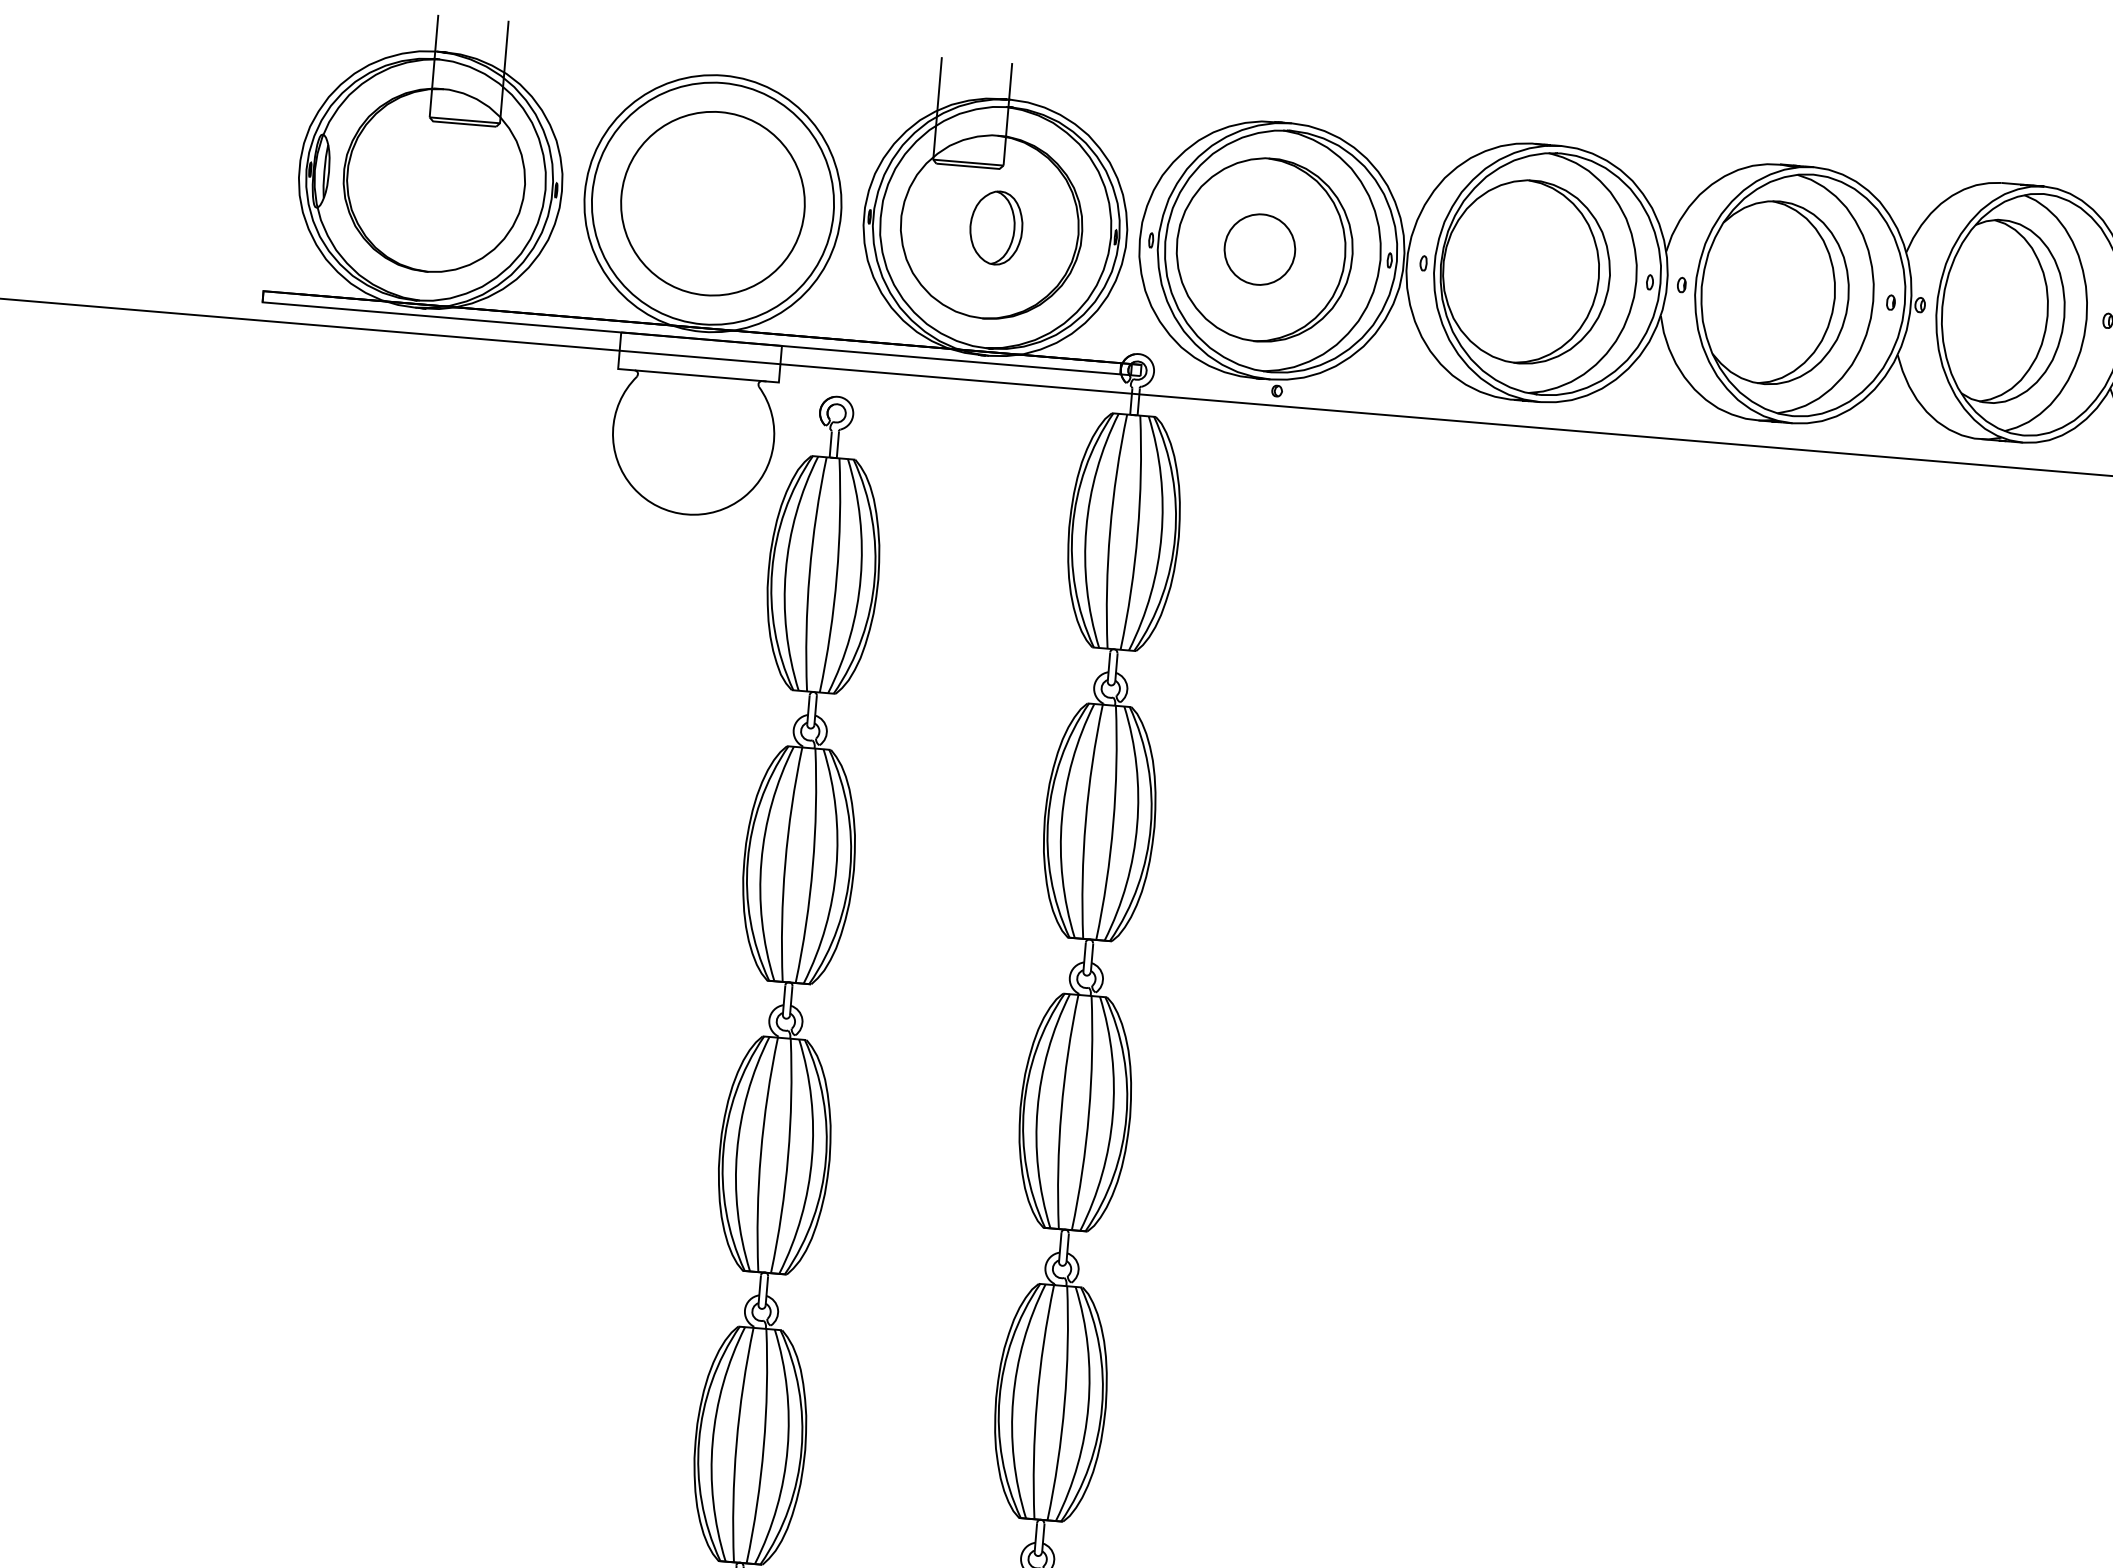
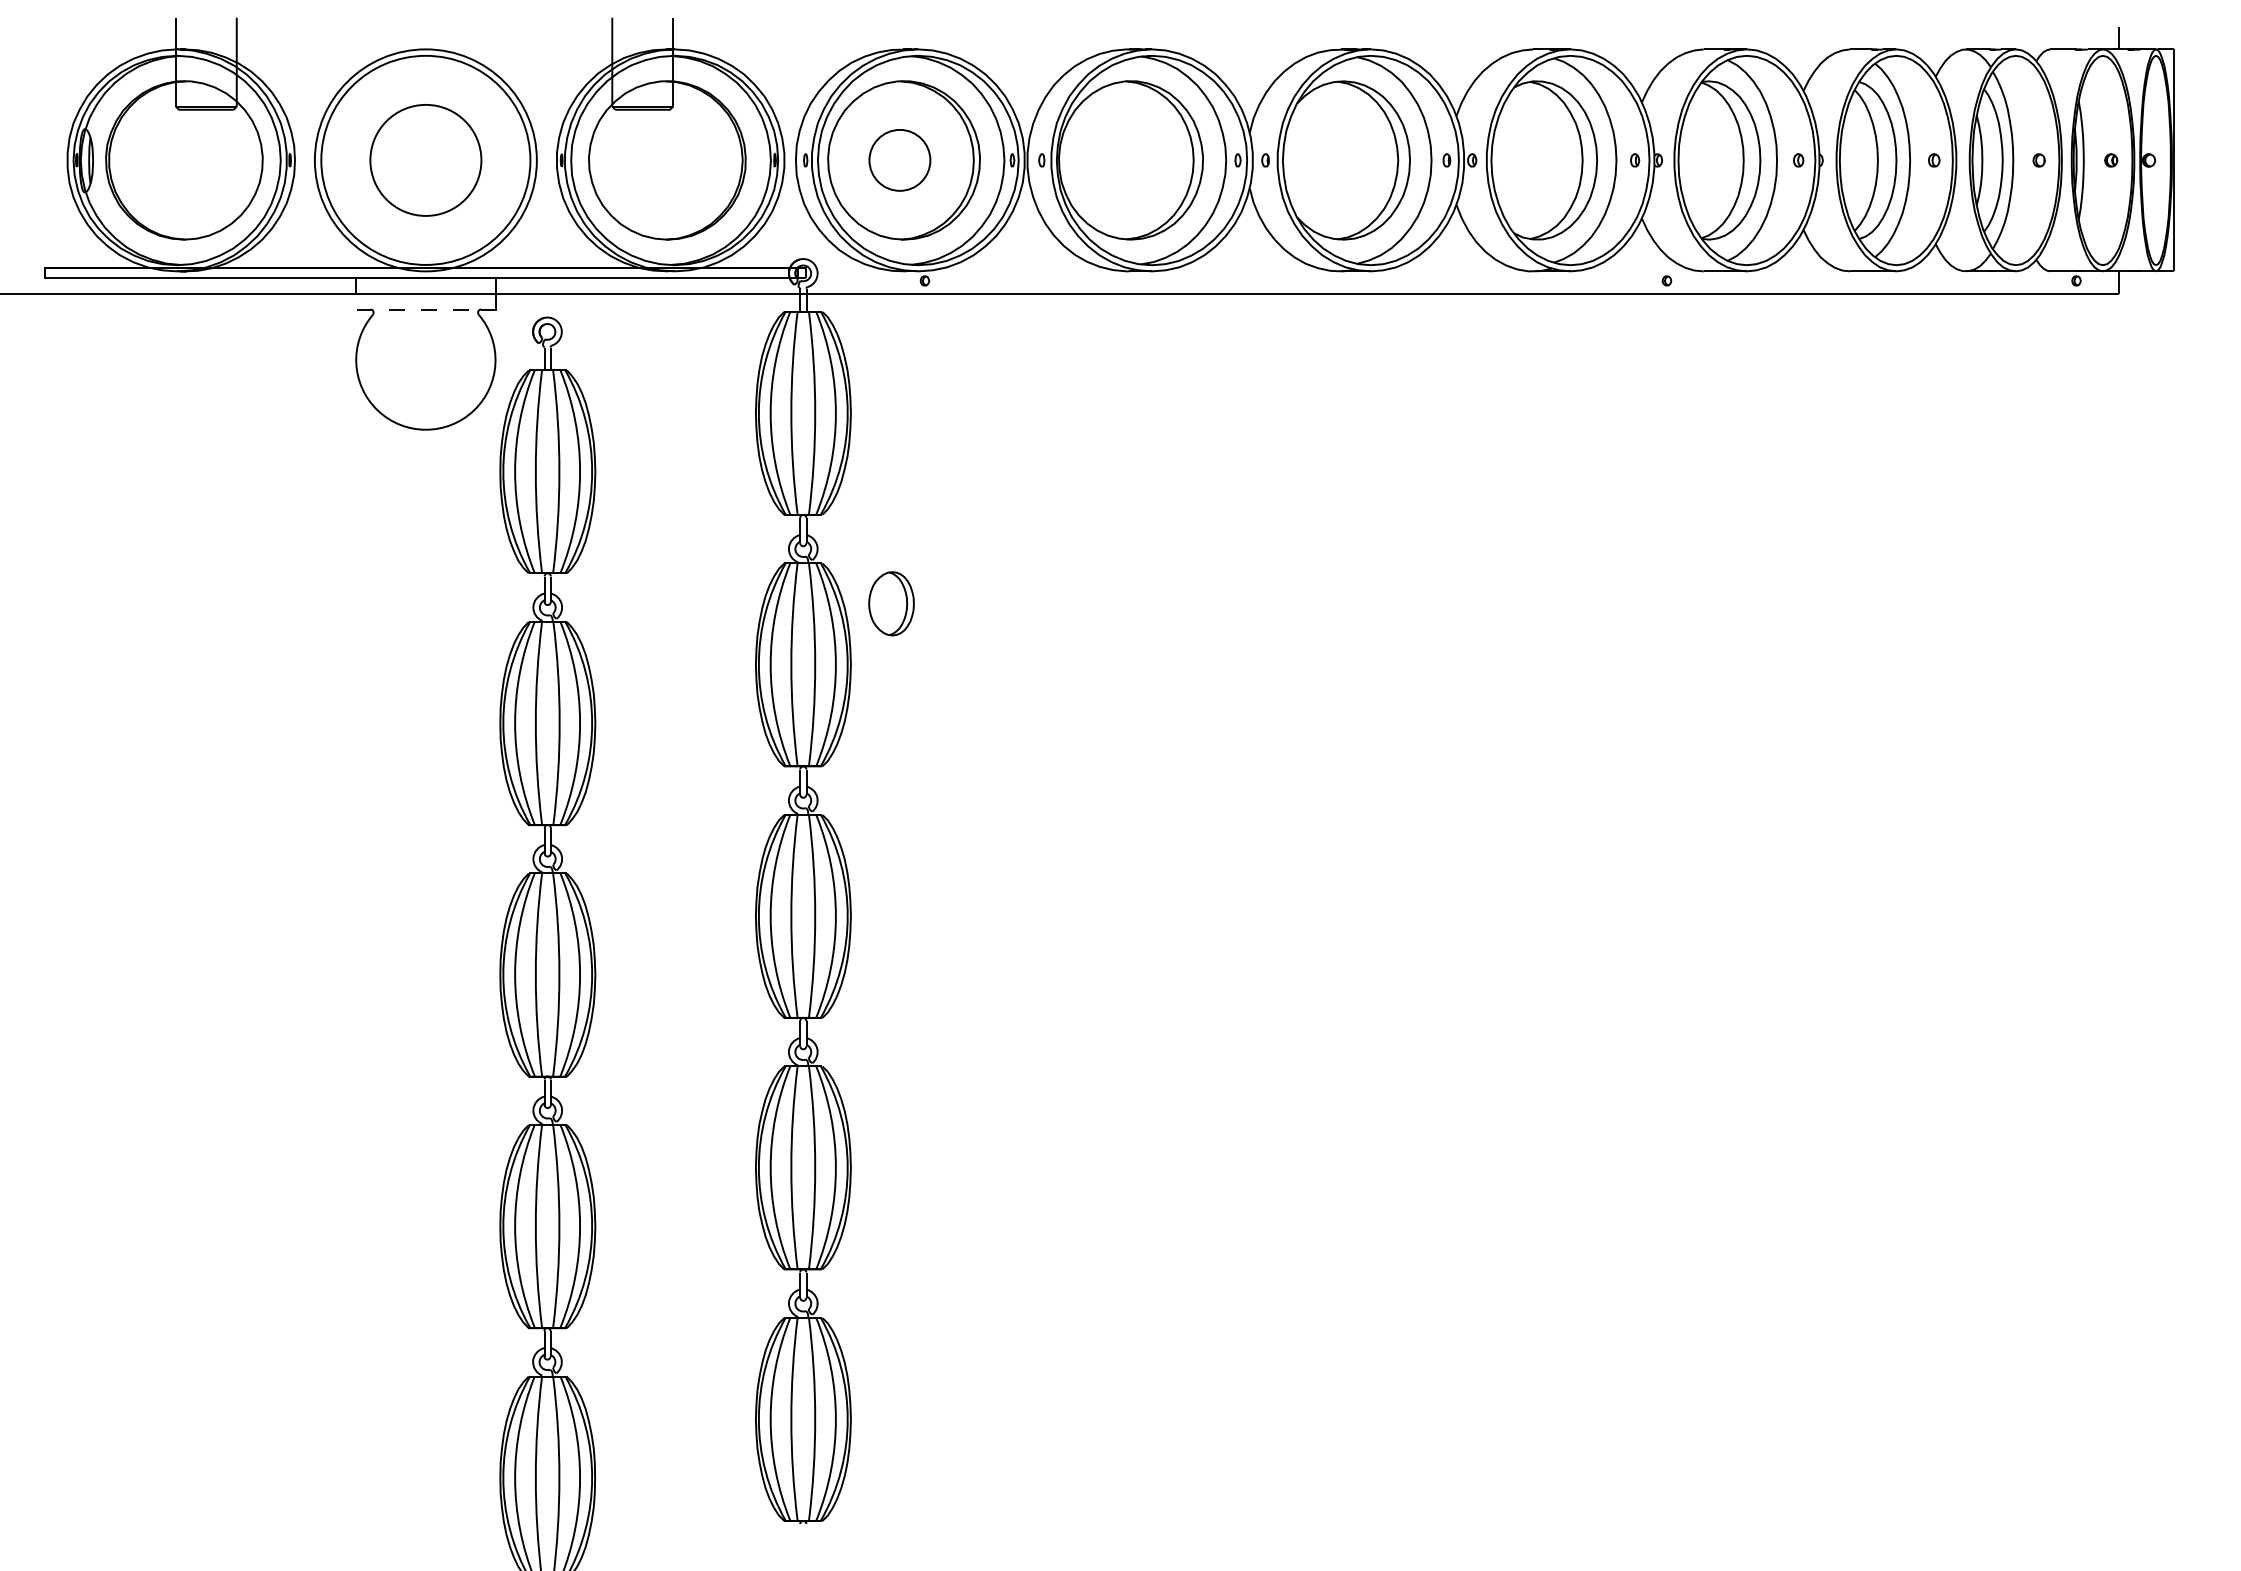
part: (712, 203) -> (425, 160), size x0.7
part: (996, 227) -> (891, 603), moved
line: (673, 373) -> (404, 309), solid -> dashed

